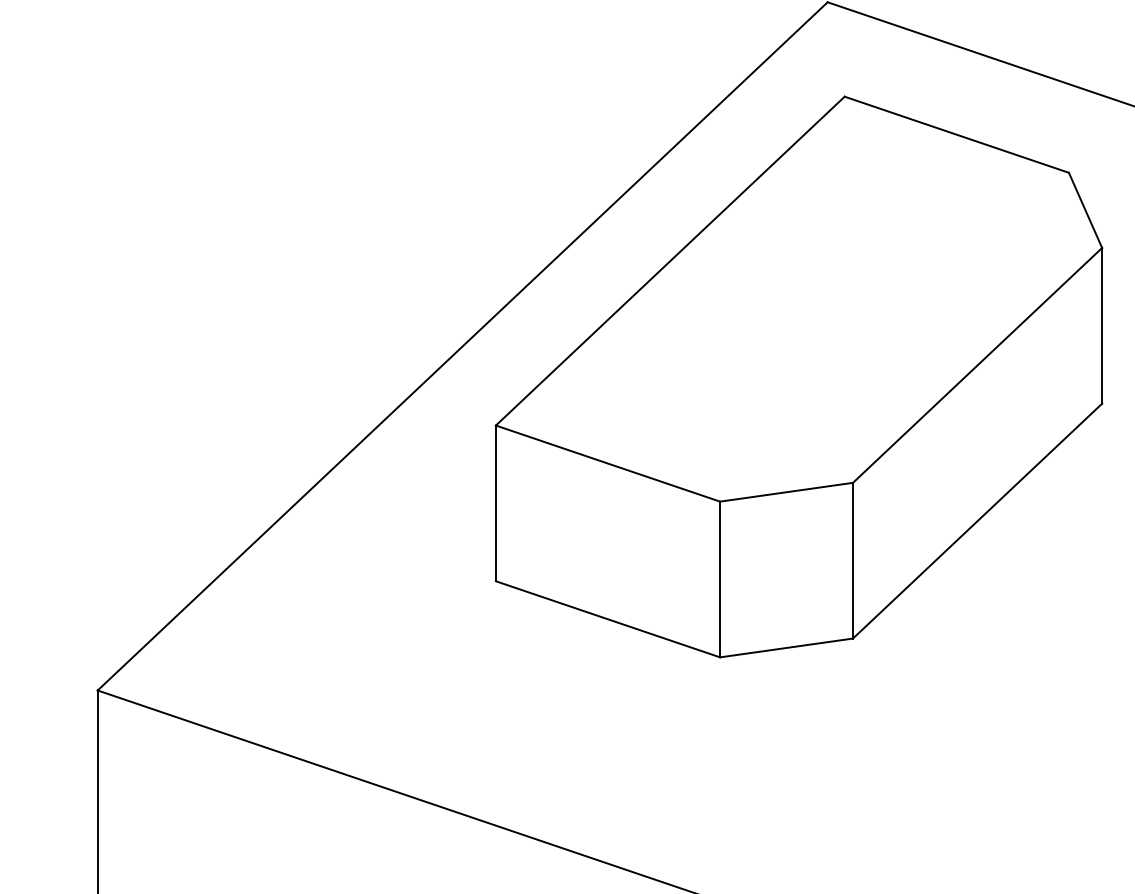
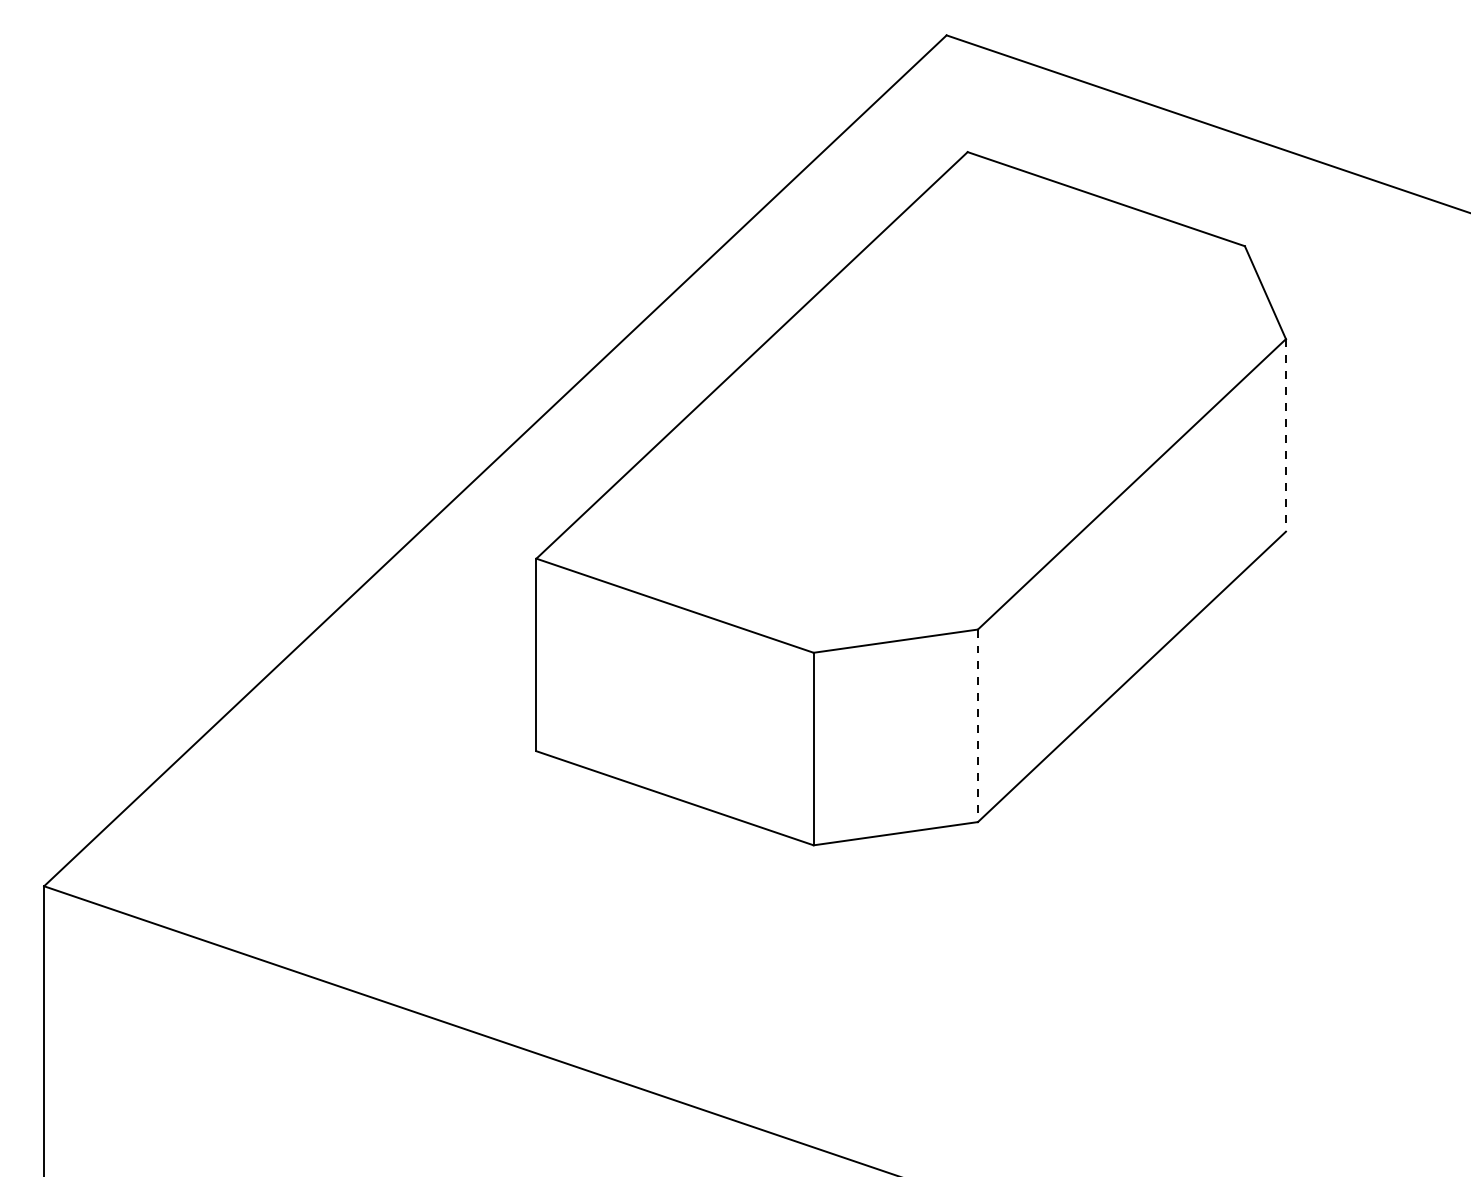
line: (1101, 325) -> (1285, 435), solid -> dashed
line: (852, 561) -> (977, 726), solid -> dashed

